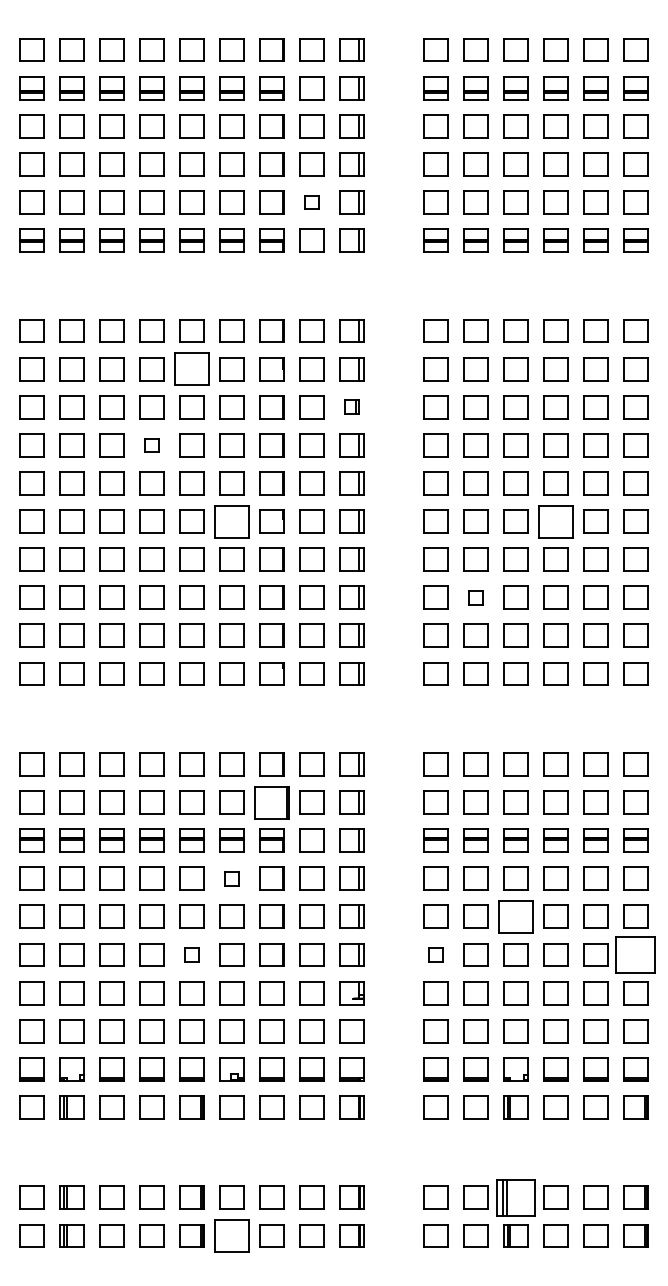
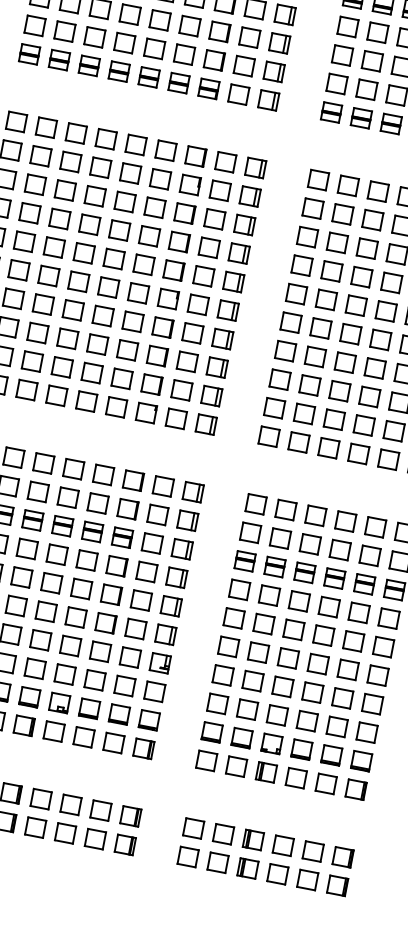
part: (311, 202) -> (243, 66), size x1.67
part: (191, 369) -> (130, 173), size x0.71
part: (351, 407) -> (244, 225), size x1.67
part: (151, 445) -> (89, 224), size x1.67
part: (231, 521) -> (138, 293), size x0.71
part: (555, 521) -> (380, 339), size x0.71
part: (475, 597) -> (309, 385), size x1.67
part: (271, 802) -> (127, 509), size x0.71
part: (231, 878) -> (86, 560), size x1.67
part: (515, 916) -> (293, 629), size x0.71
part: (191, 954) -> (45, 611), size x1.67
part: (435, 954) -> (228, 646), size x1.67
part: (635, 954) -> (377, 675), size x0.62
part: (515, 1197) -> (253, 839), size x0.62
part: (231, 1235) -> (35, 827), size x0.71

